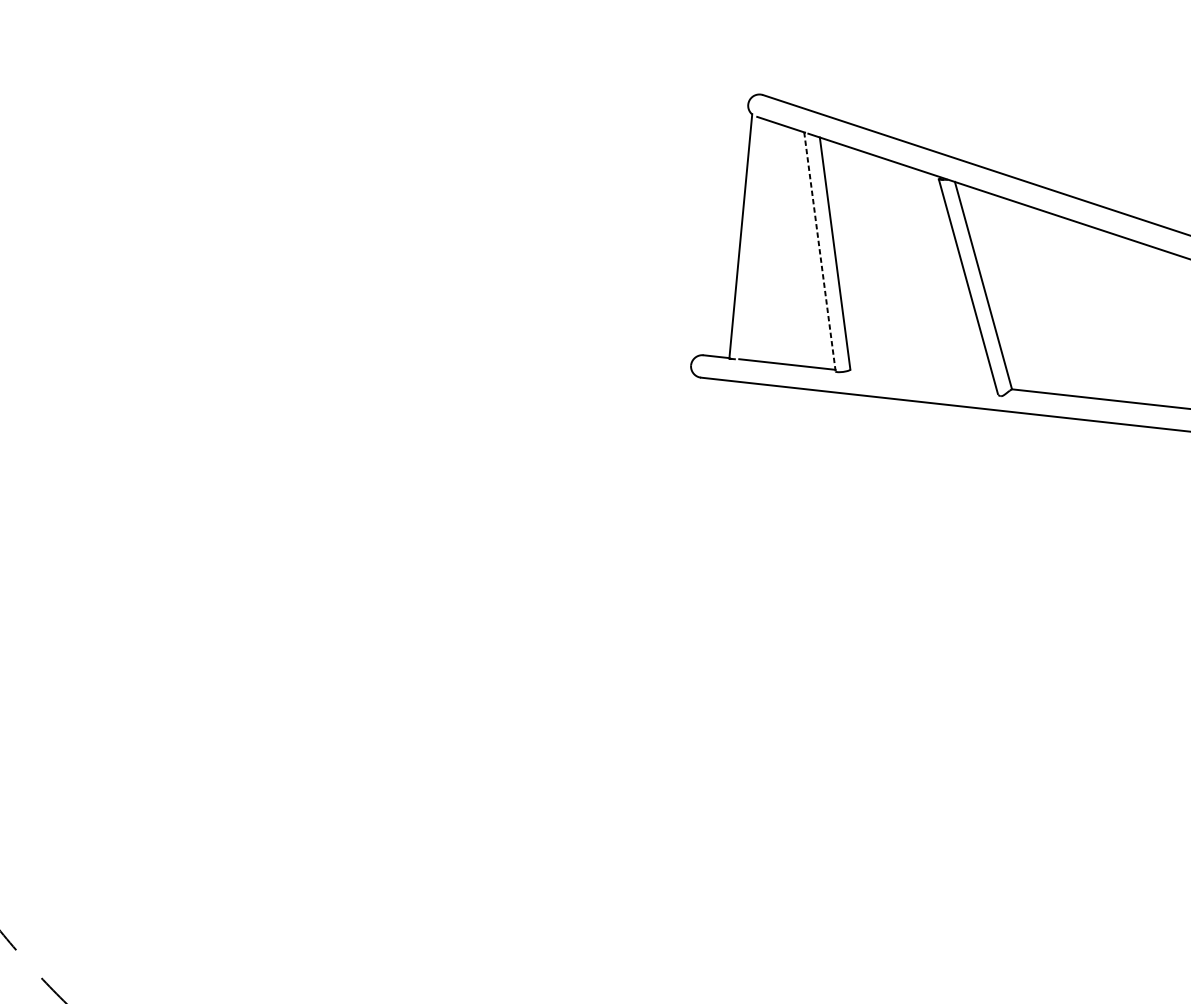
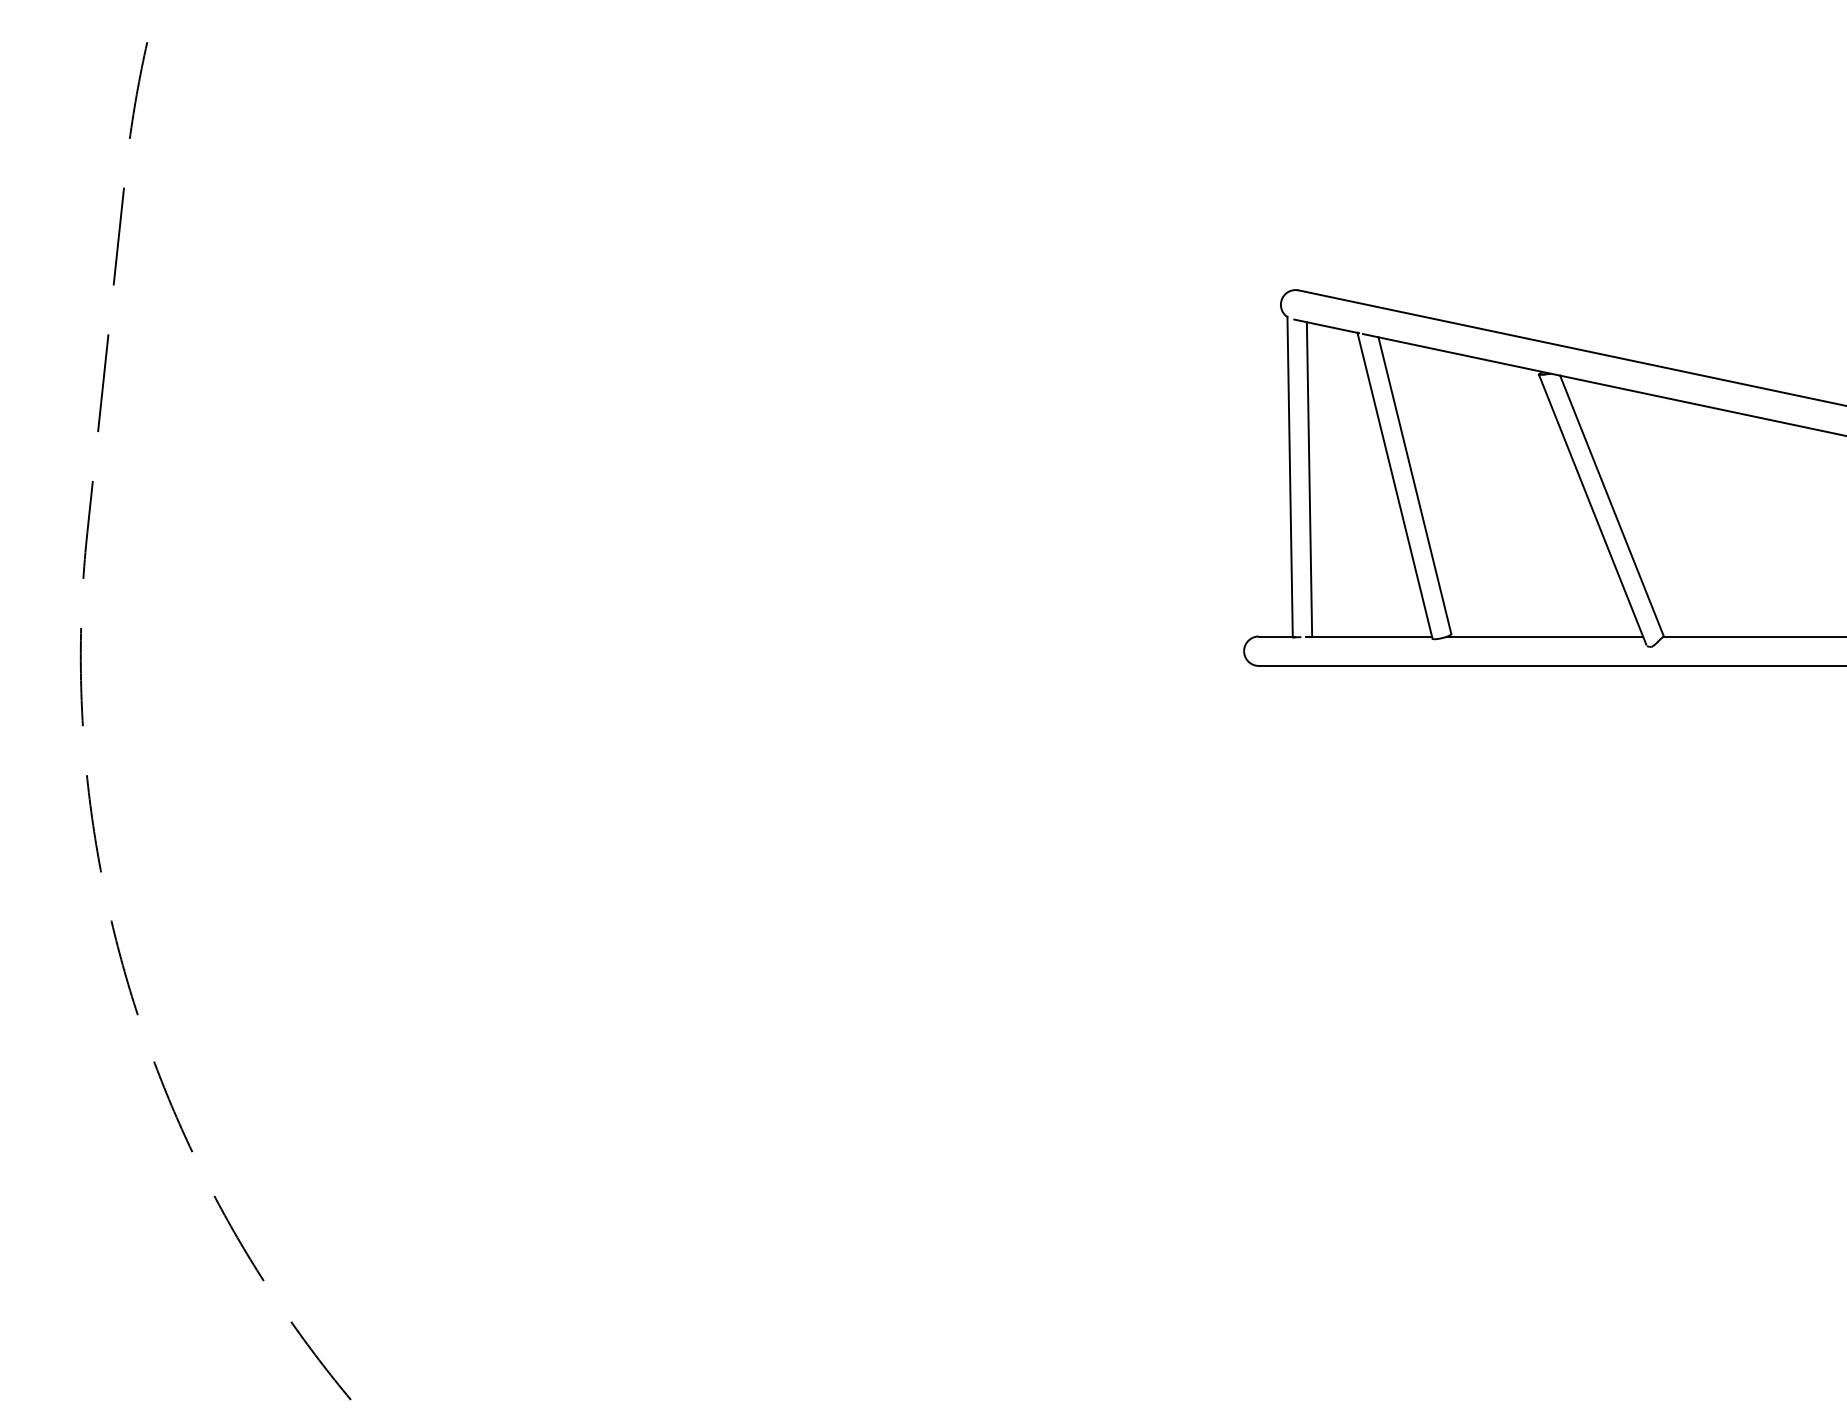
line: (755, 239) -> (1309, 479), added
line: (819, 251) -> (1394, 485), dashed -> solid
line: (921, 379) -> (1545, 636), added

